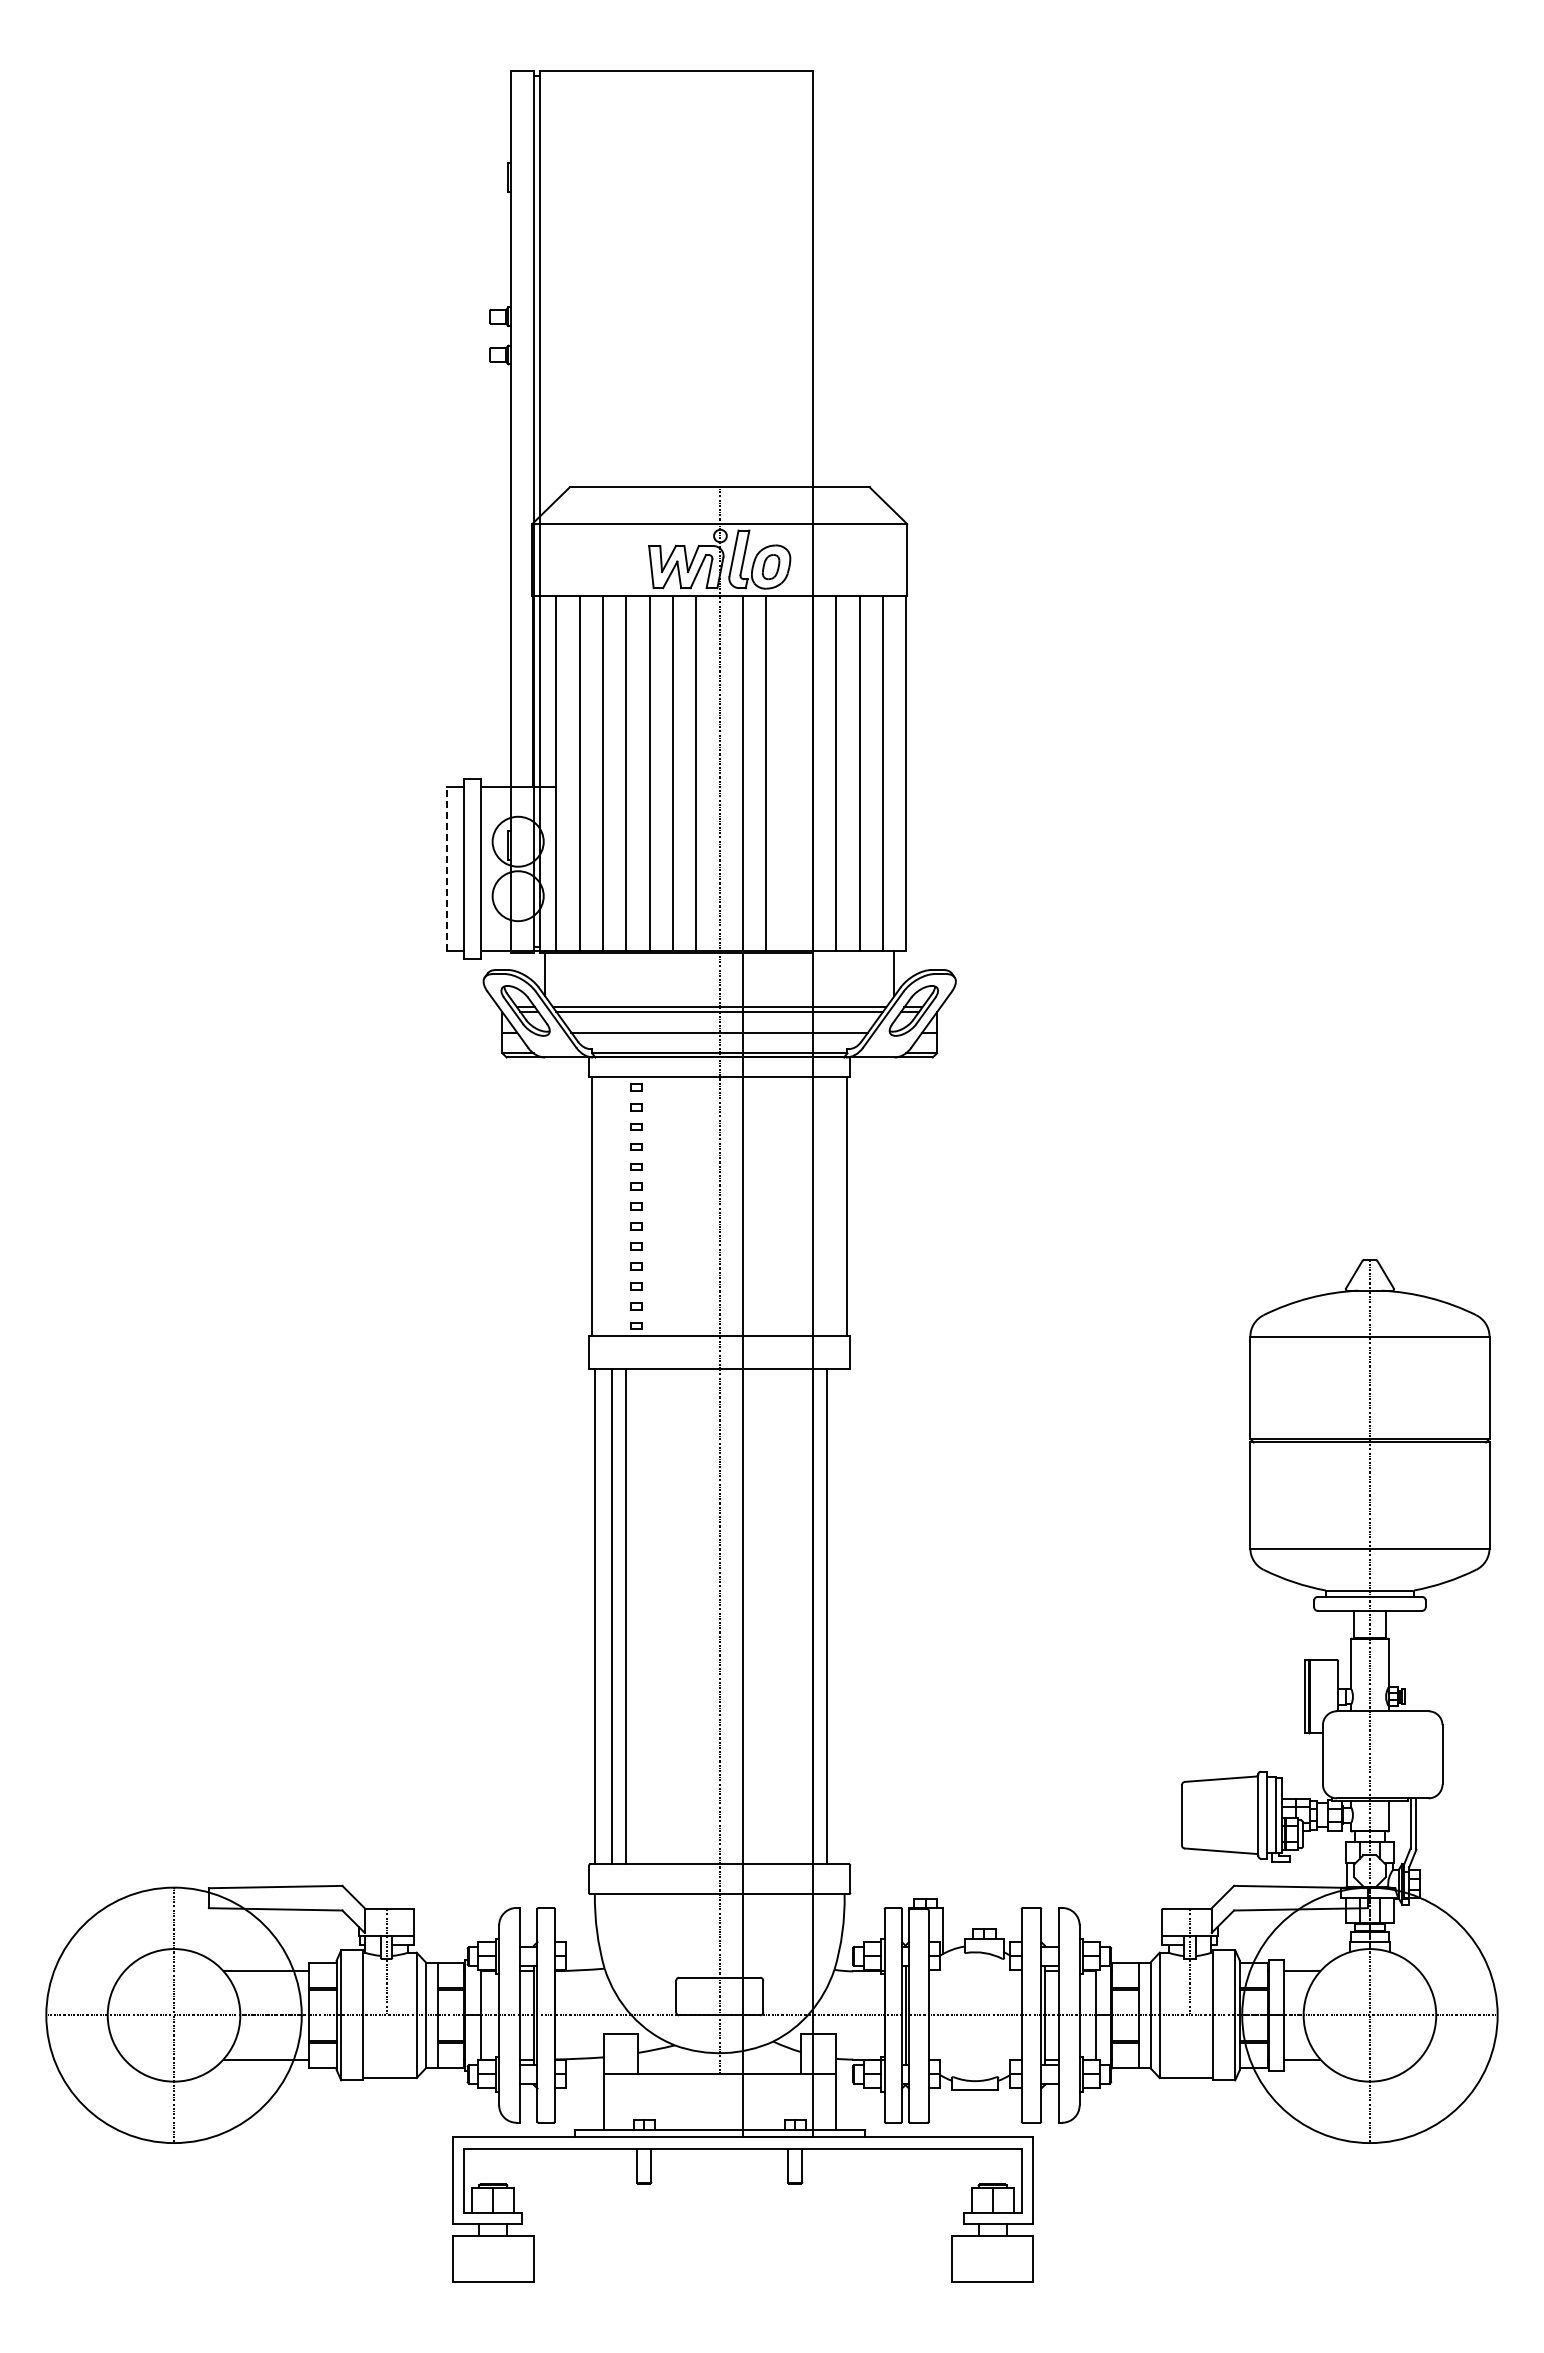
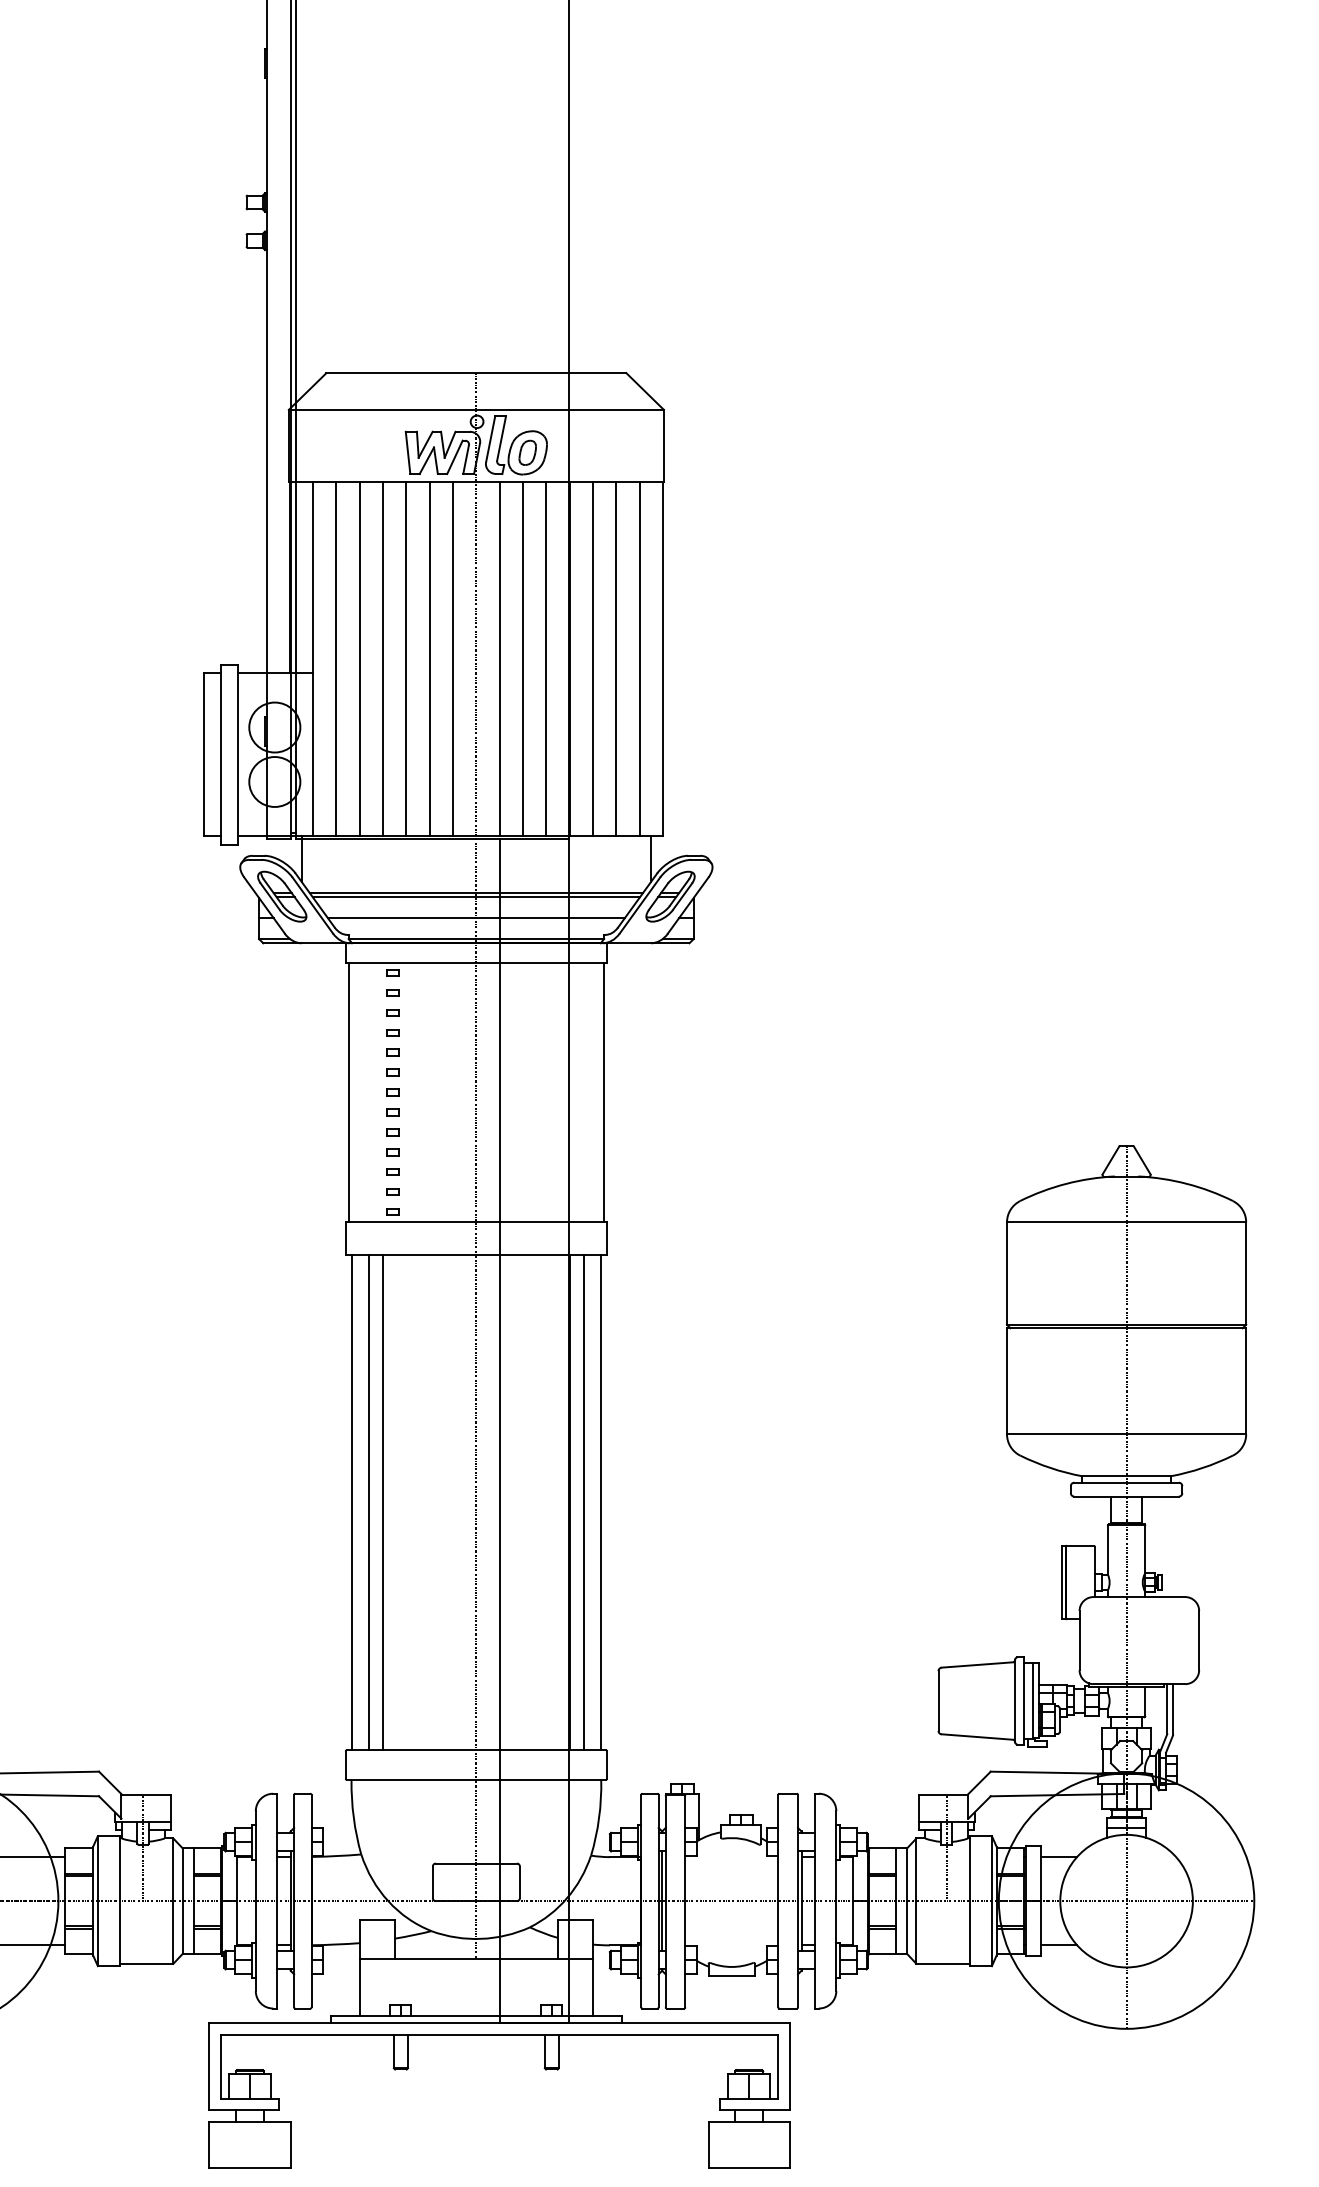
line: (789, 773) -> (546, 659), added
line: (447, 868) -> (204, 754), dashed -> solid
line: (844, 1616) -> (601, 1502), added

